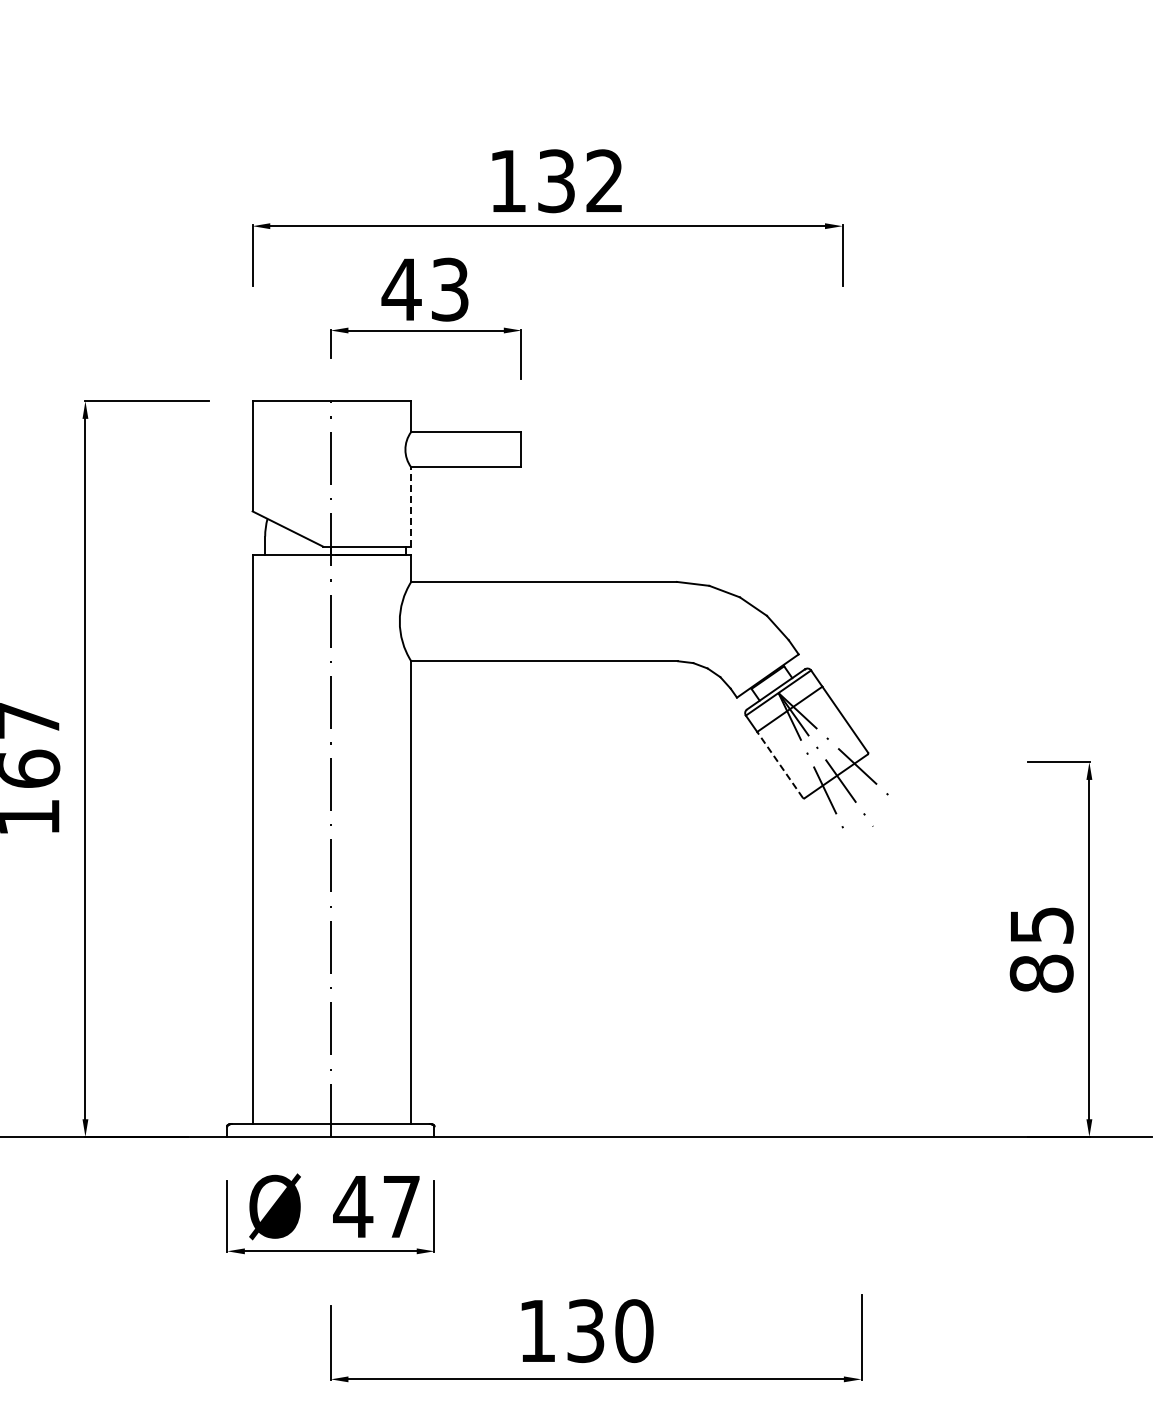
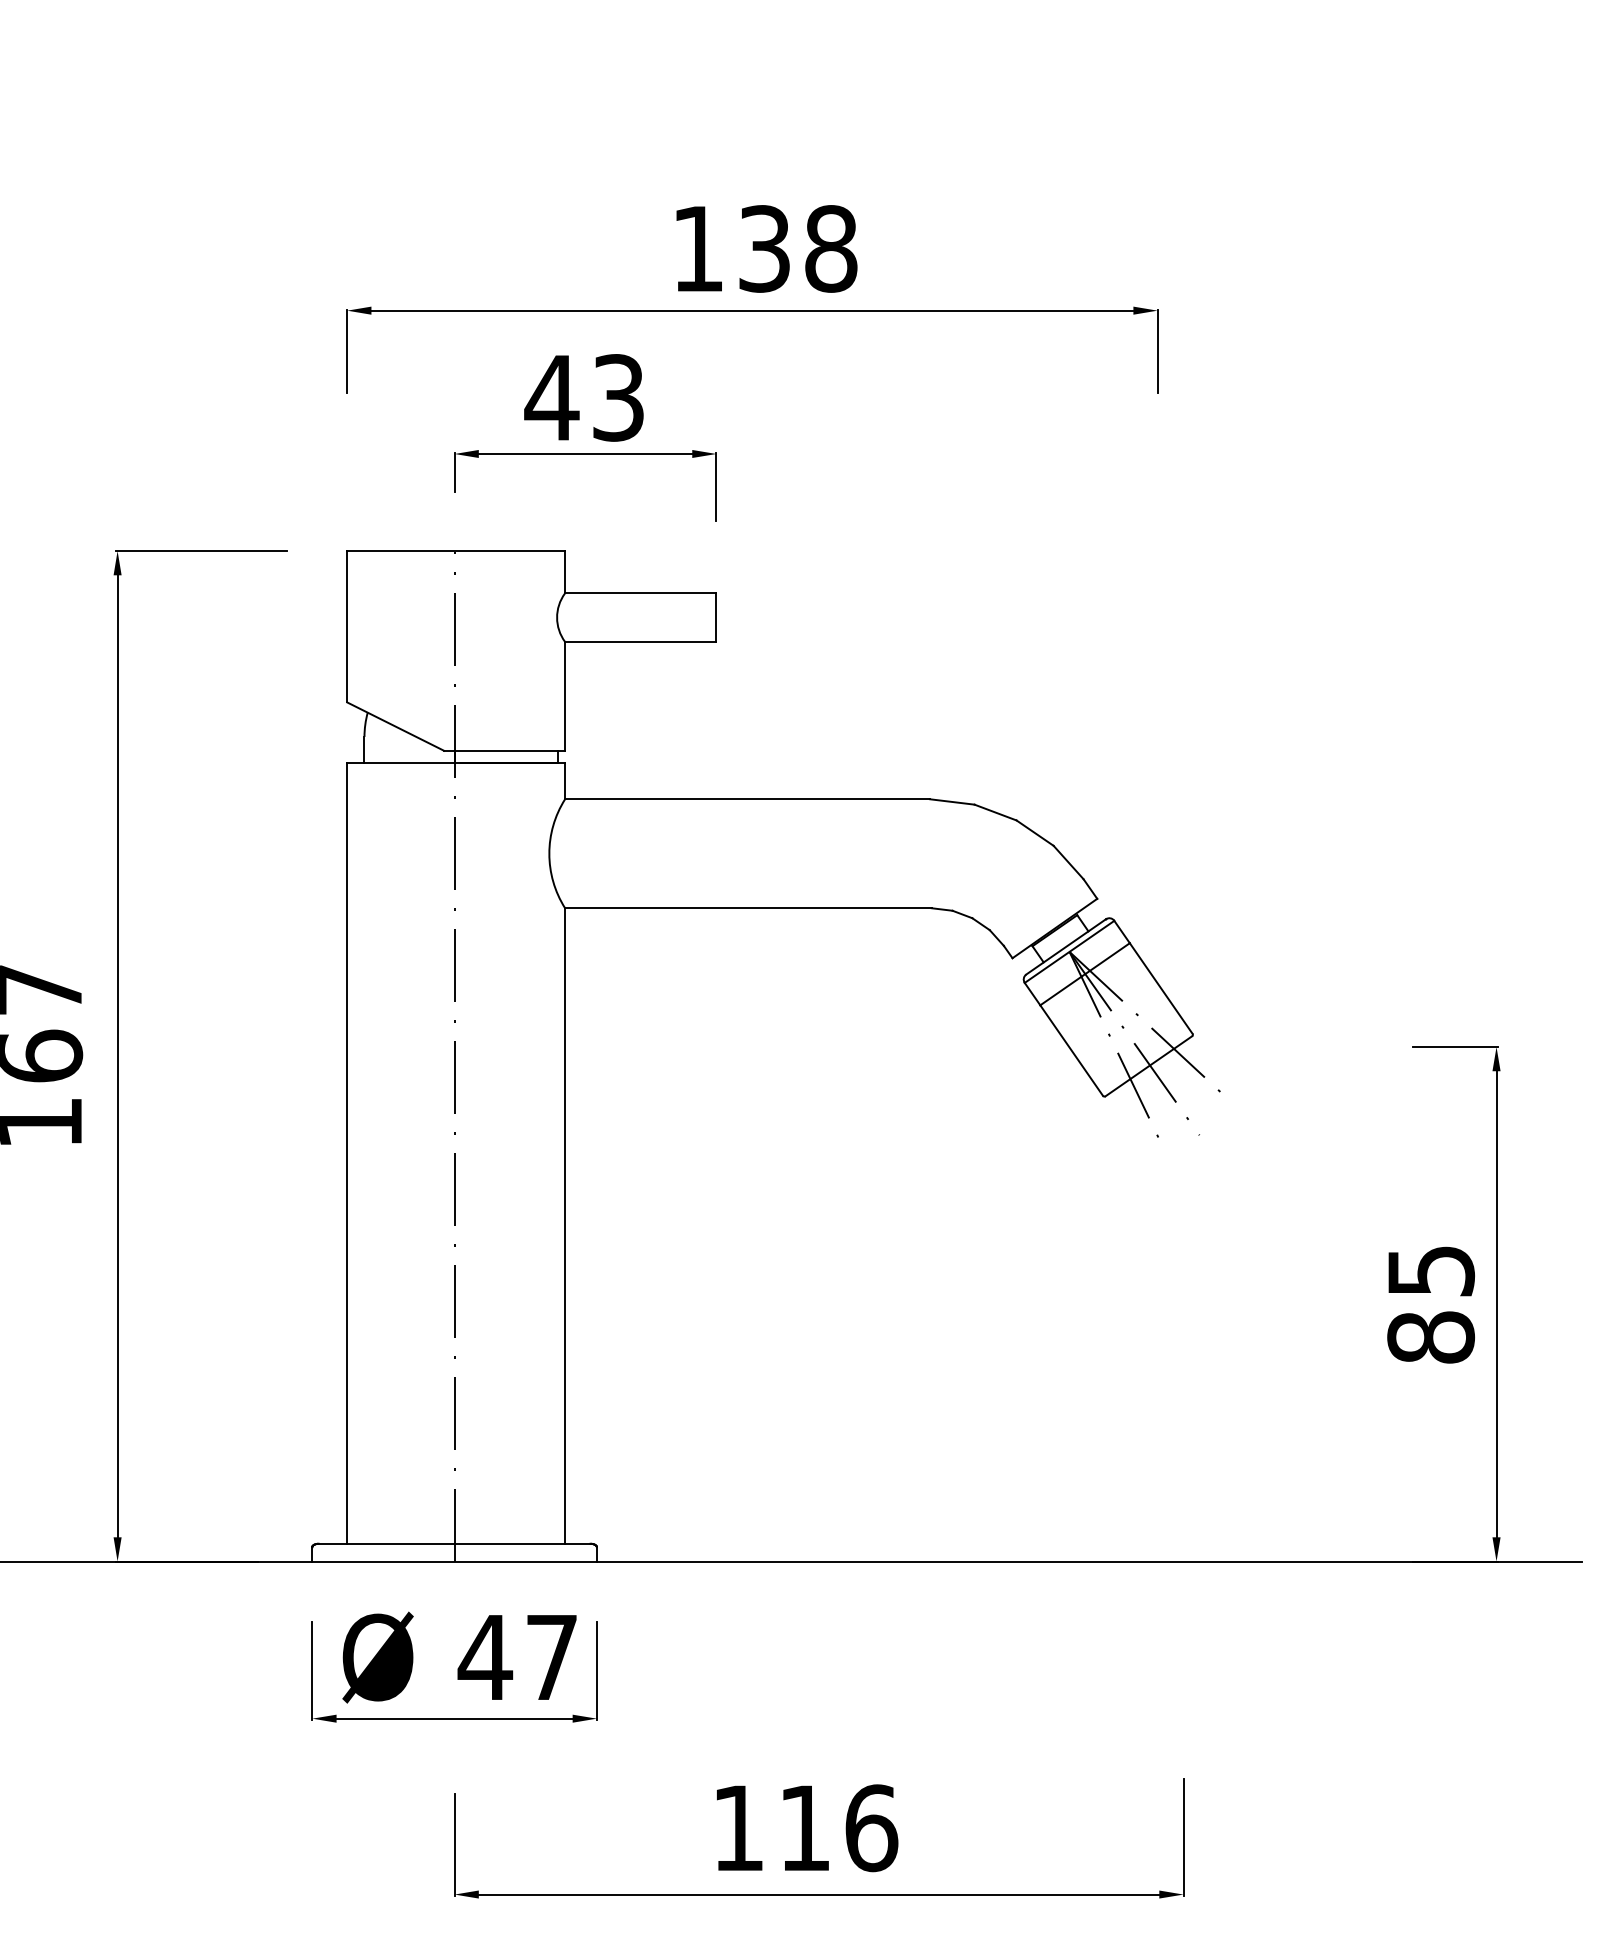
text: (605, 181) -> (831, 249), 132 -> 138
line: (411, 507) -> (565, 697), dashed -> solid
line: (779, 764) -> (1070, 1050), dashed -> solid
text: (610, 1331) -> (838, 1828), 130 -> 116

